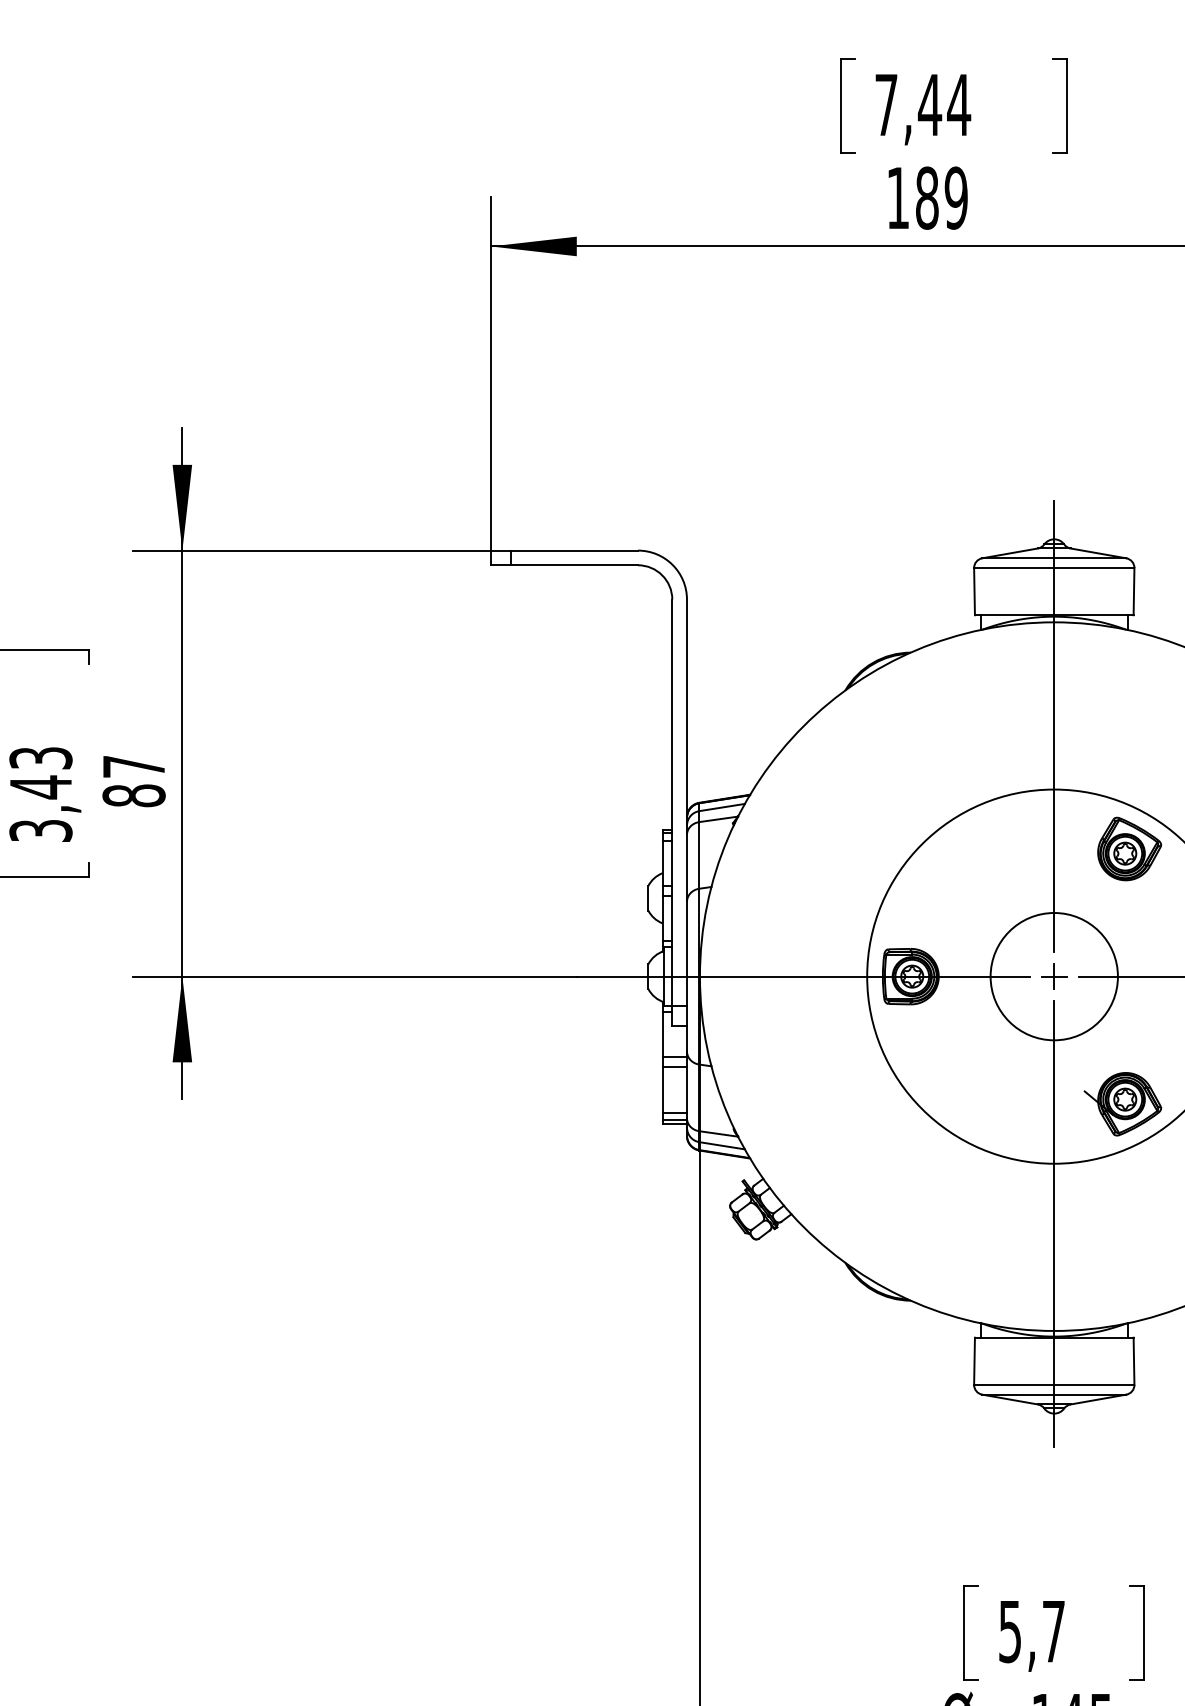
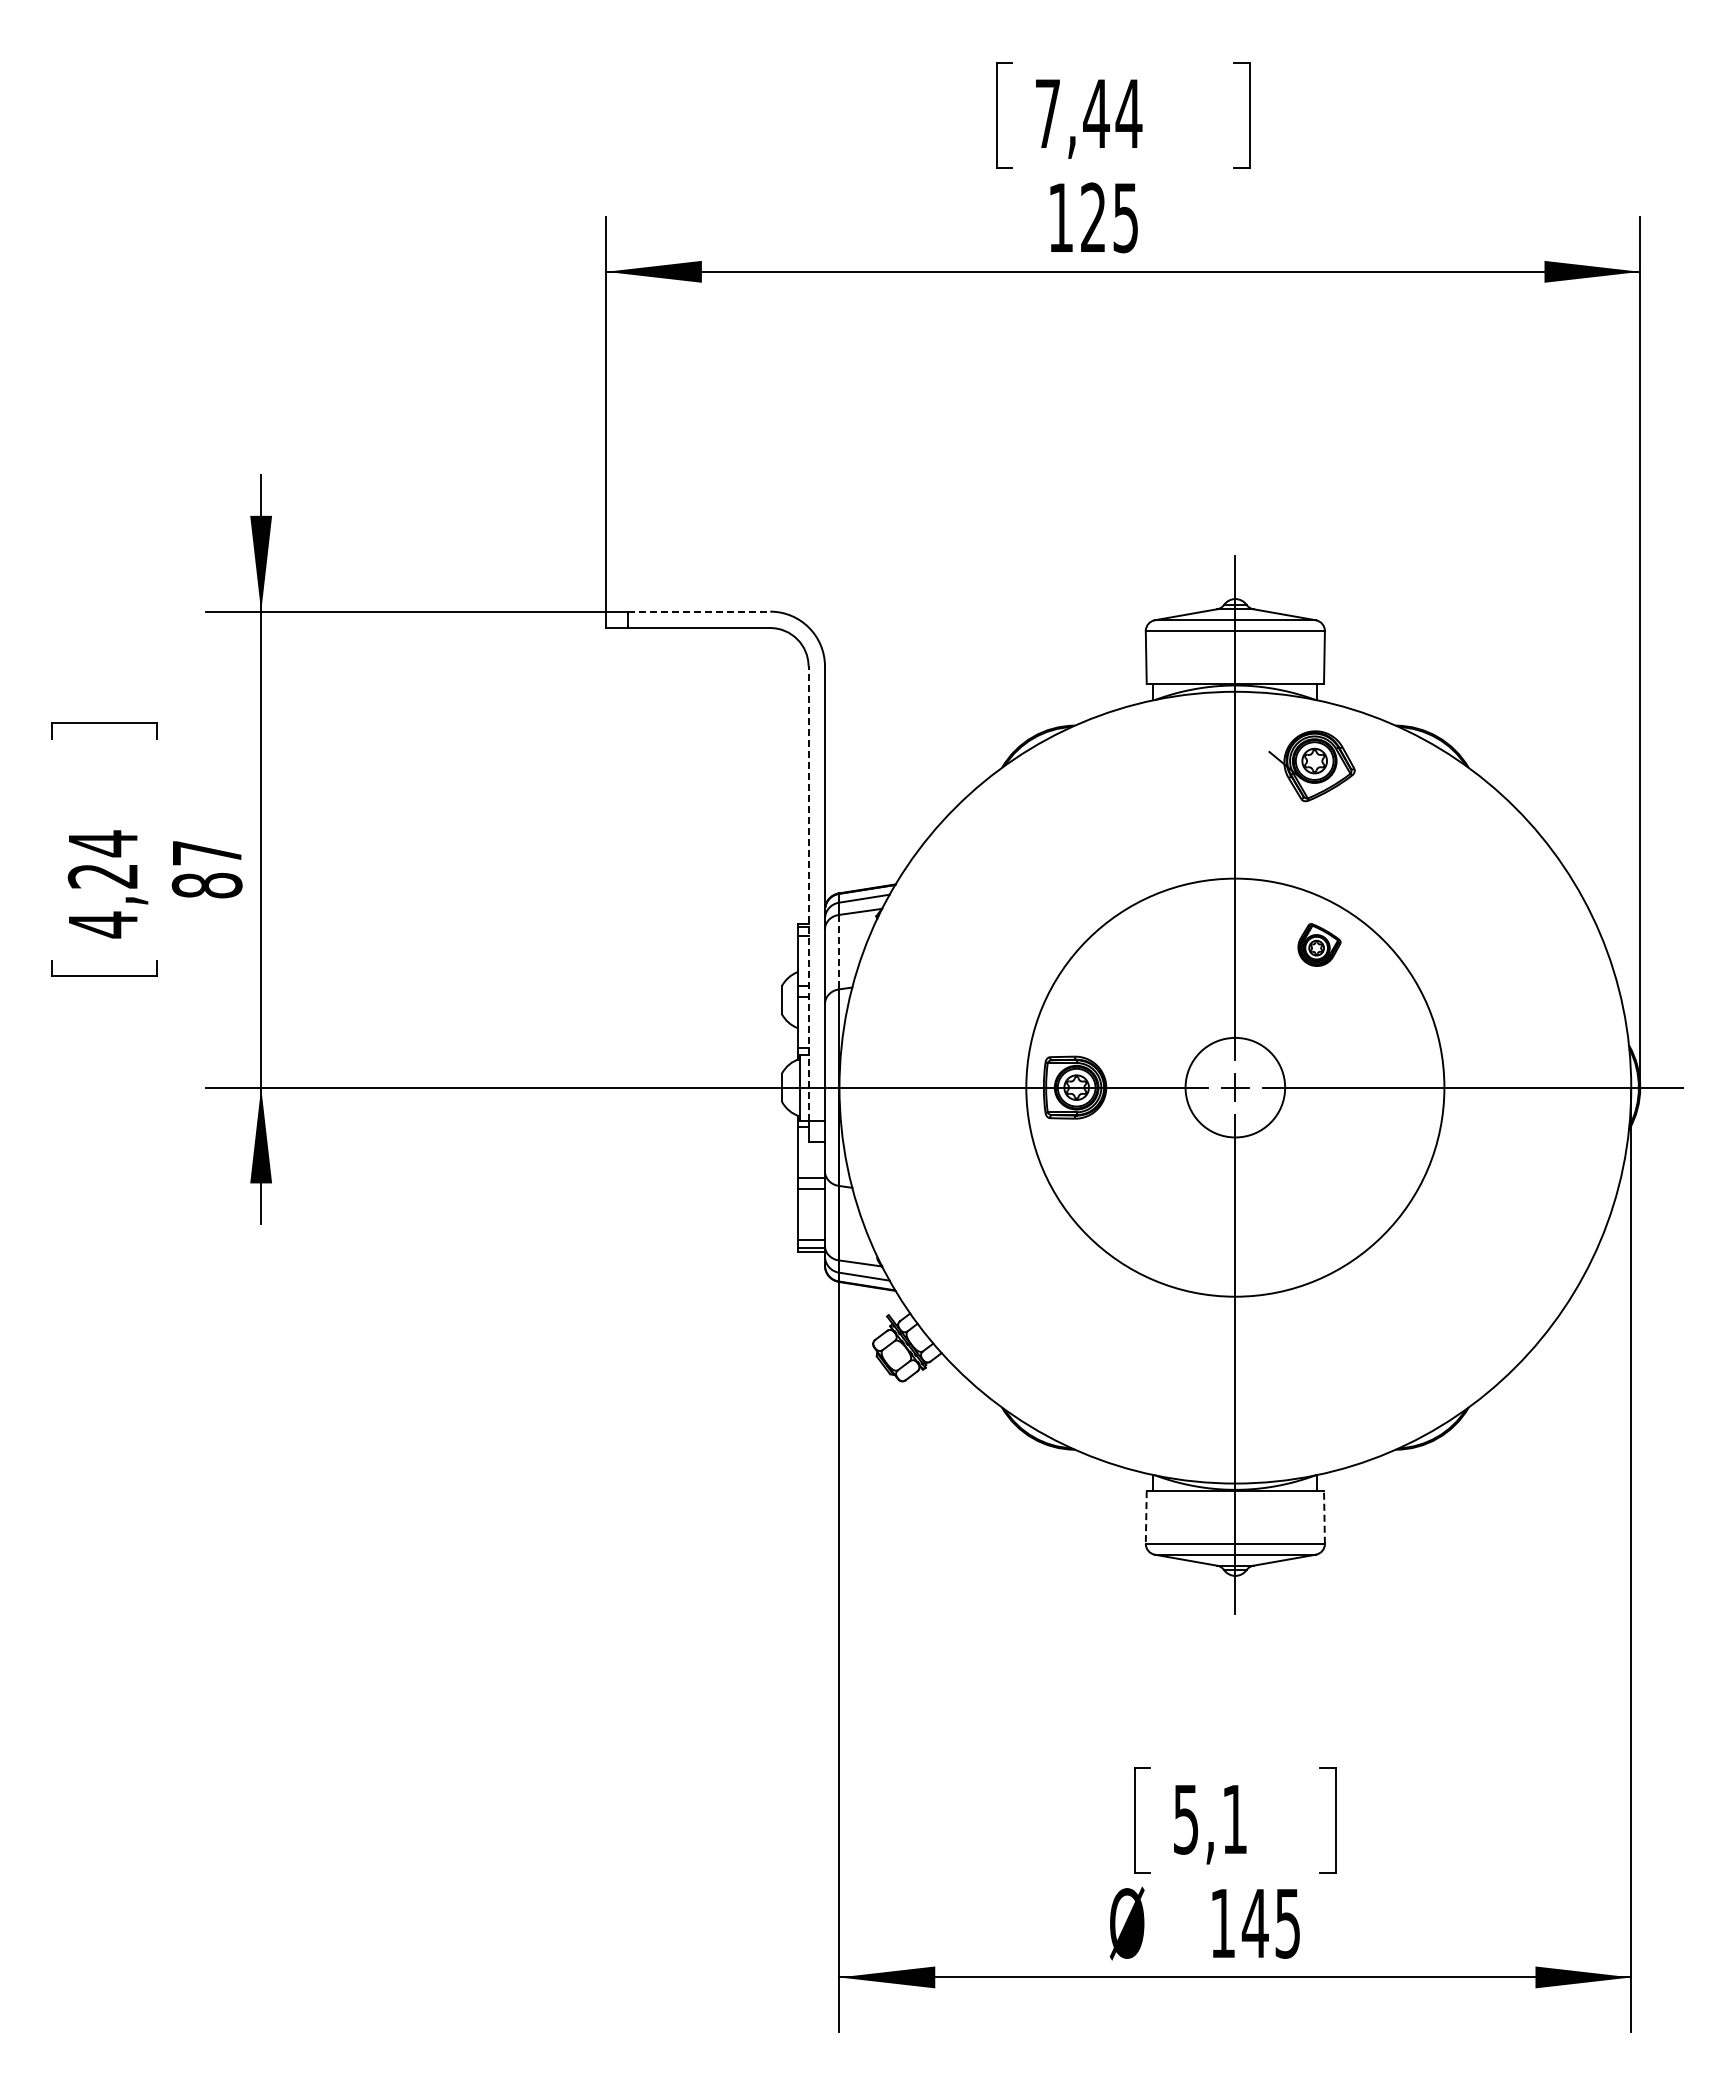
text: (941, 197) -> (1109, 217), 189 -> 125
line: (574, 550) -> (699, 611), solid -> dashed
text: (40, 794) -> (102, 884), 3,43 -> 4,24
line: (672, 801) -> (808, 892), solid -> dashed
part: (1129, 848) -> (1319, 944), size x0.6
line: (699, 855) -> (838, 952), solid -> dashed
circle: (1054, 976) -> (1235, 1087), size x0.7
part: (1122, 1104) -> (1311, 766), moved
line: (1134, 1360) -> (1324, 1516), solid -> dashed
line: (974, 1361) -> (1146, 1517), solid -> dashed
text: (1053, 1631) -> (1234, 1819), 5,7 -> 5,1

